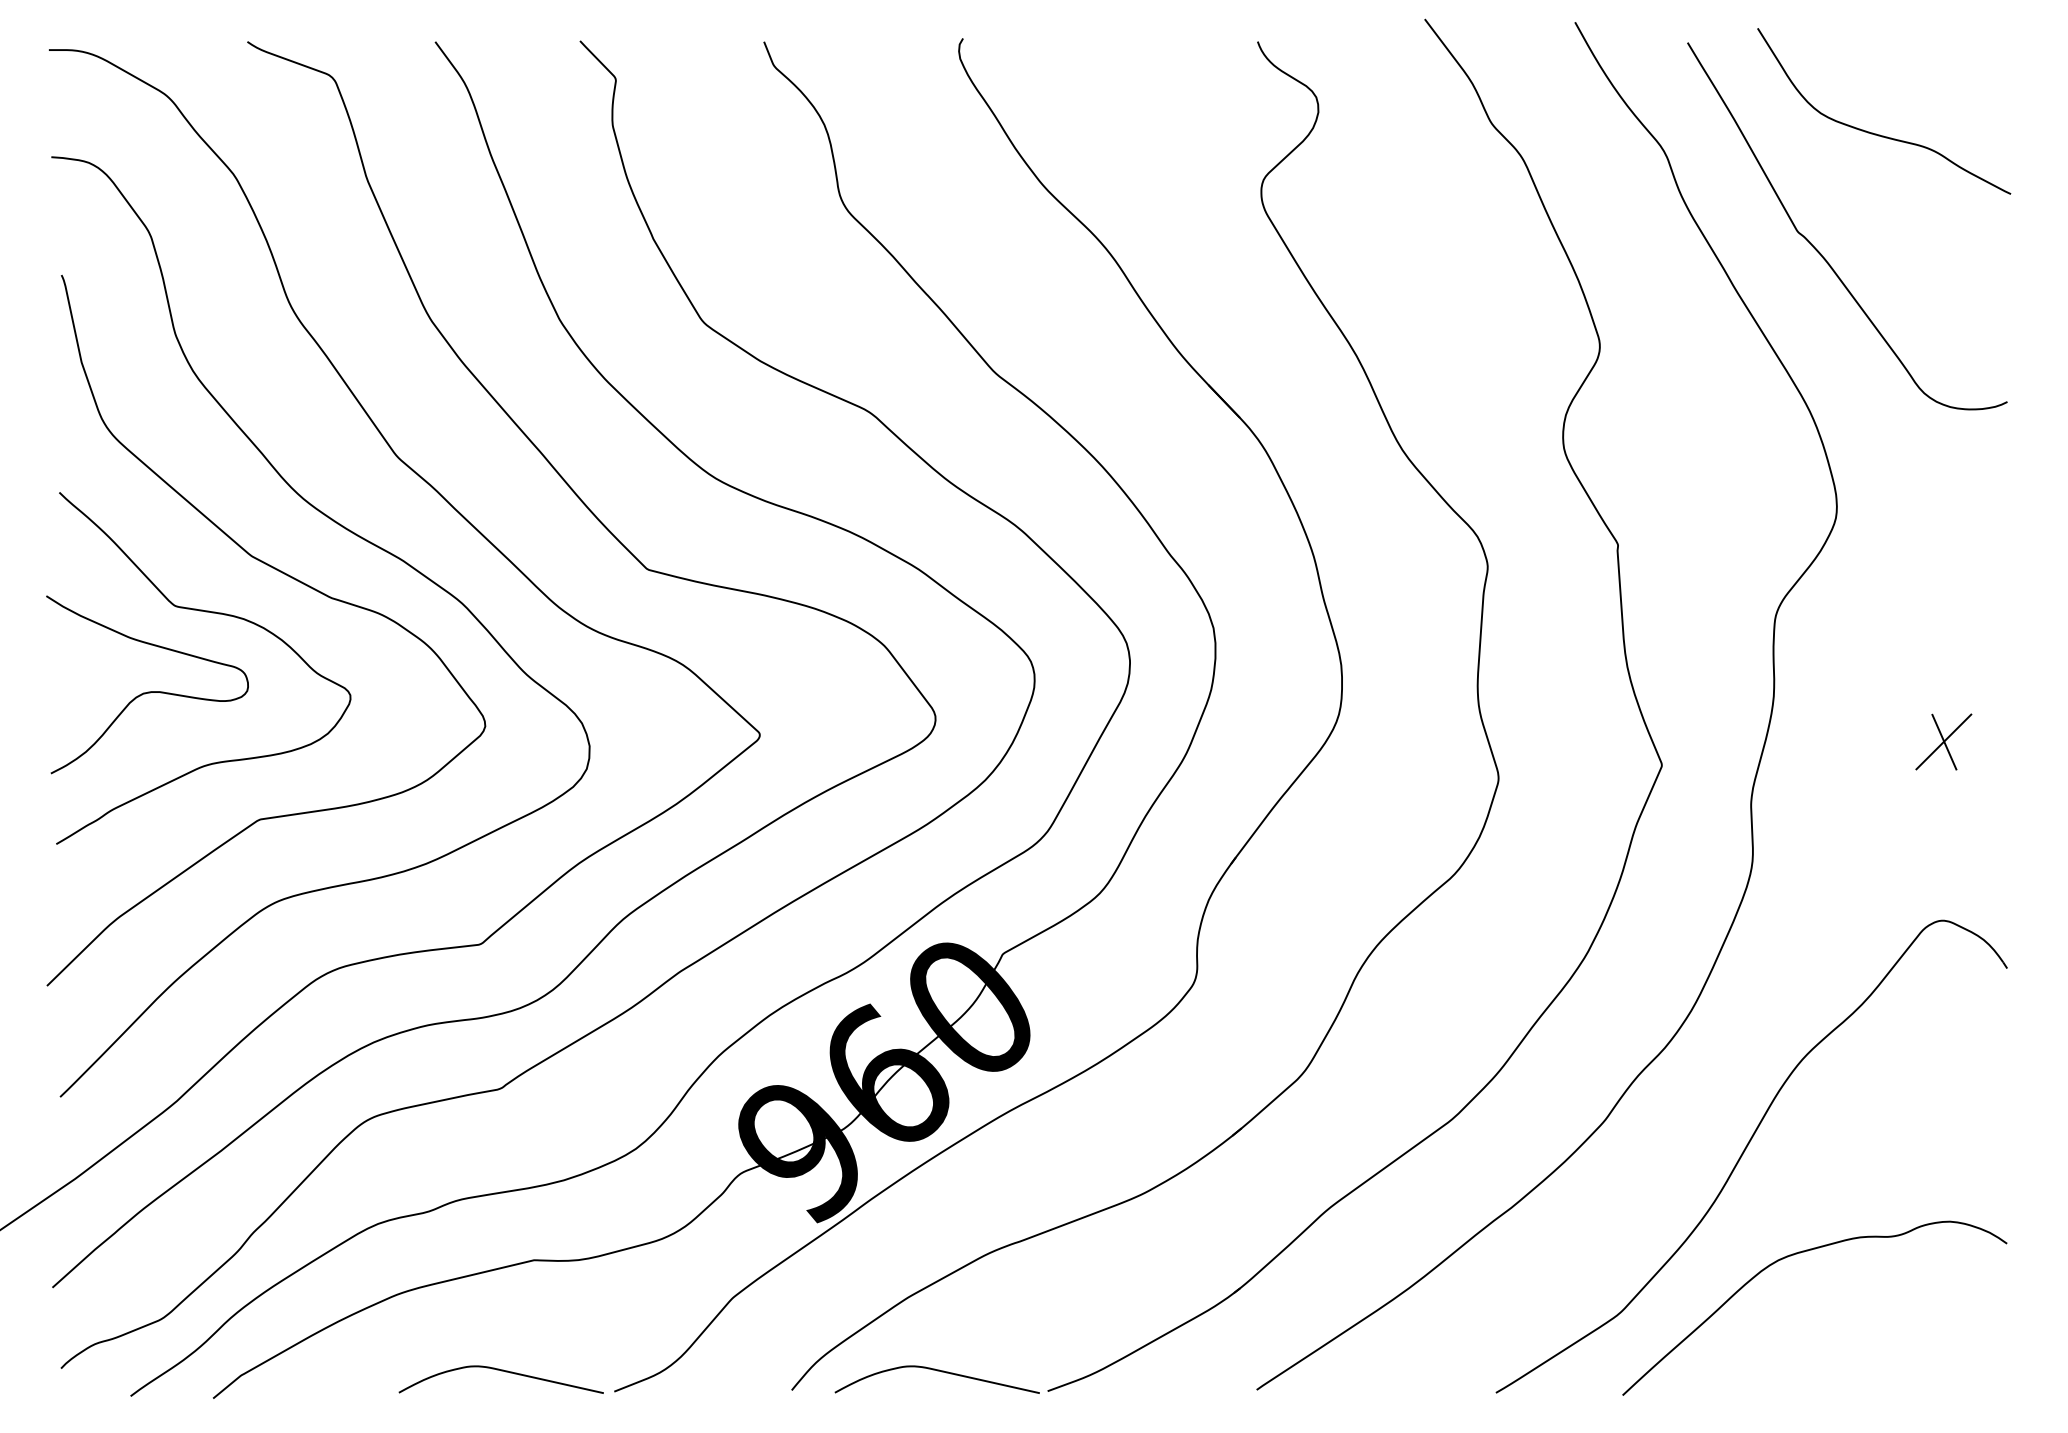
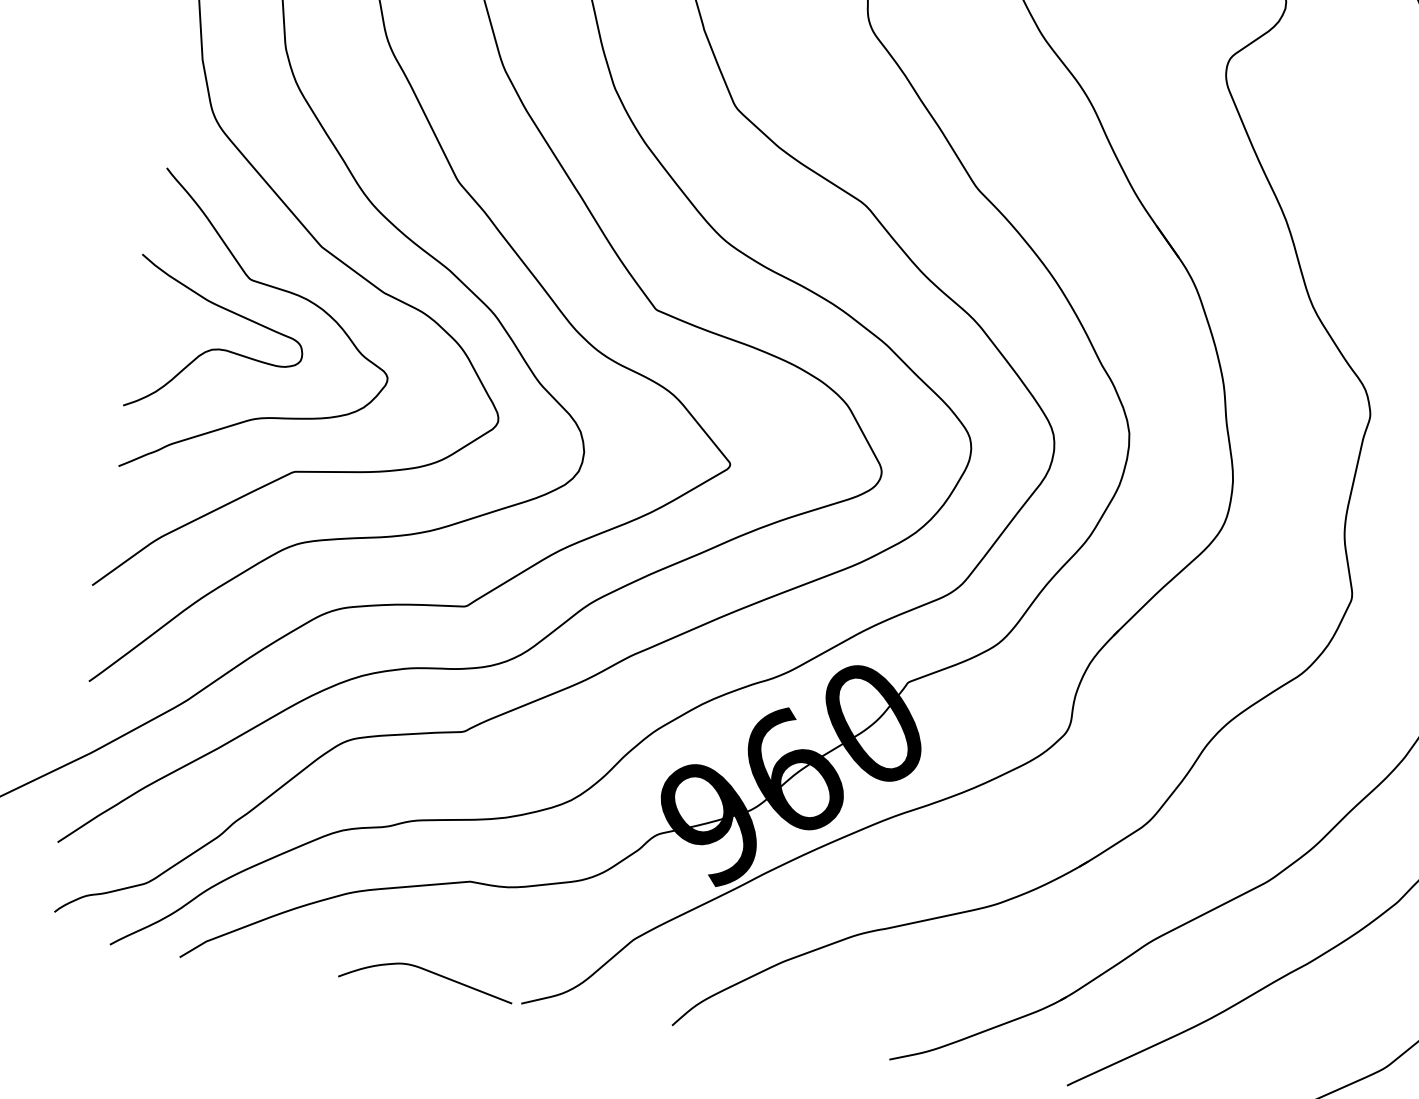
curve: (937, 1371) -> (798, 1028), removed

